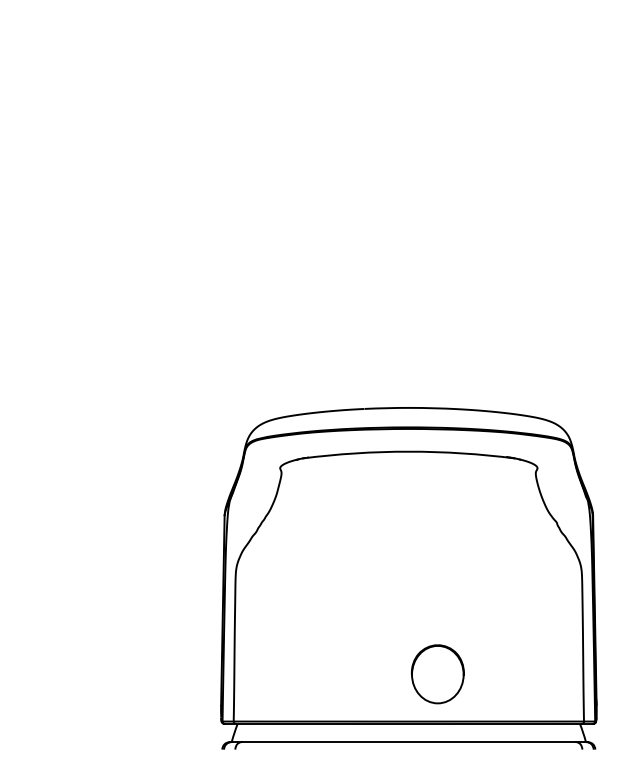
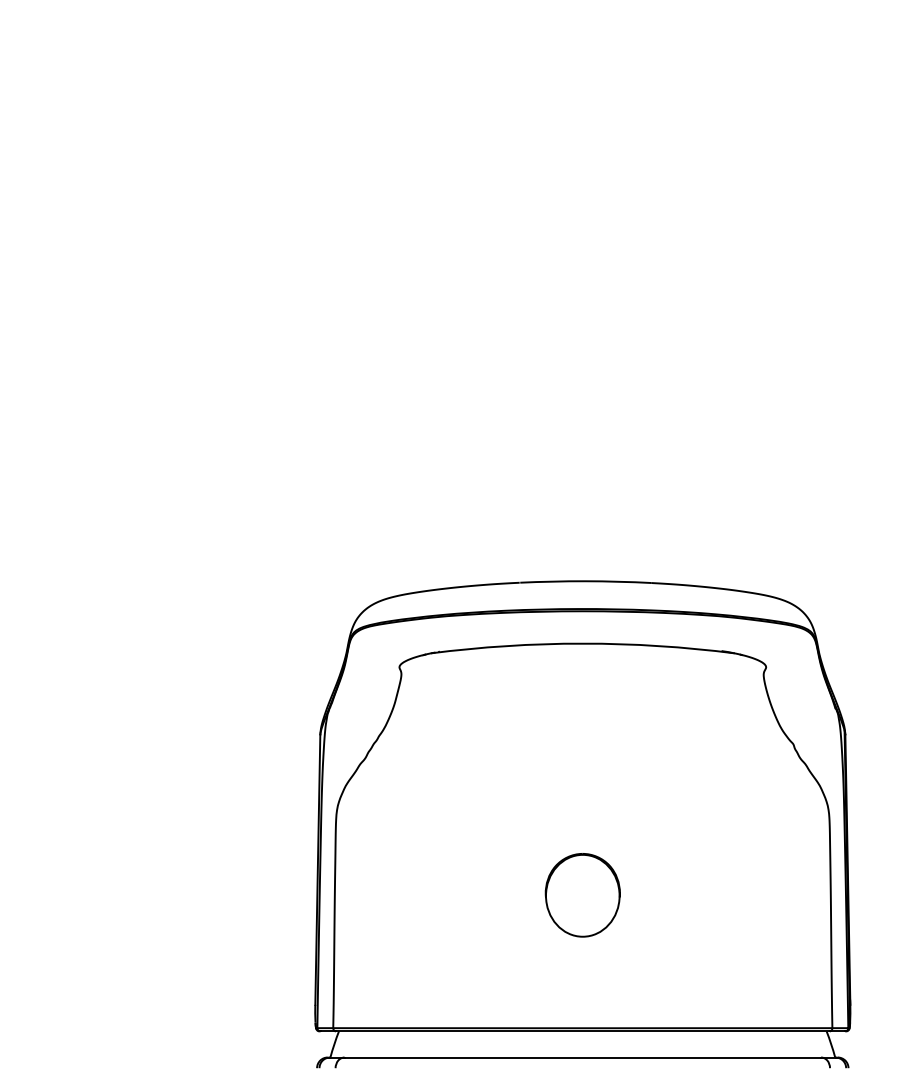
part: (437, 674) -> (582, 895), moved

